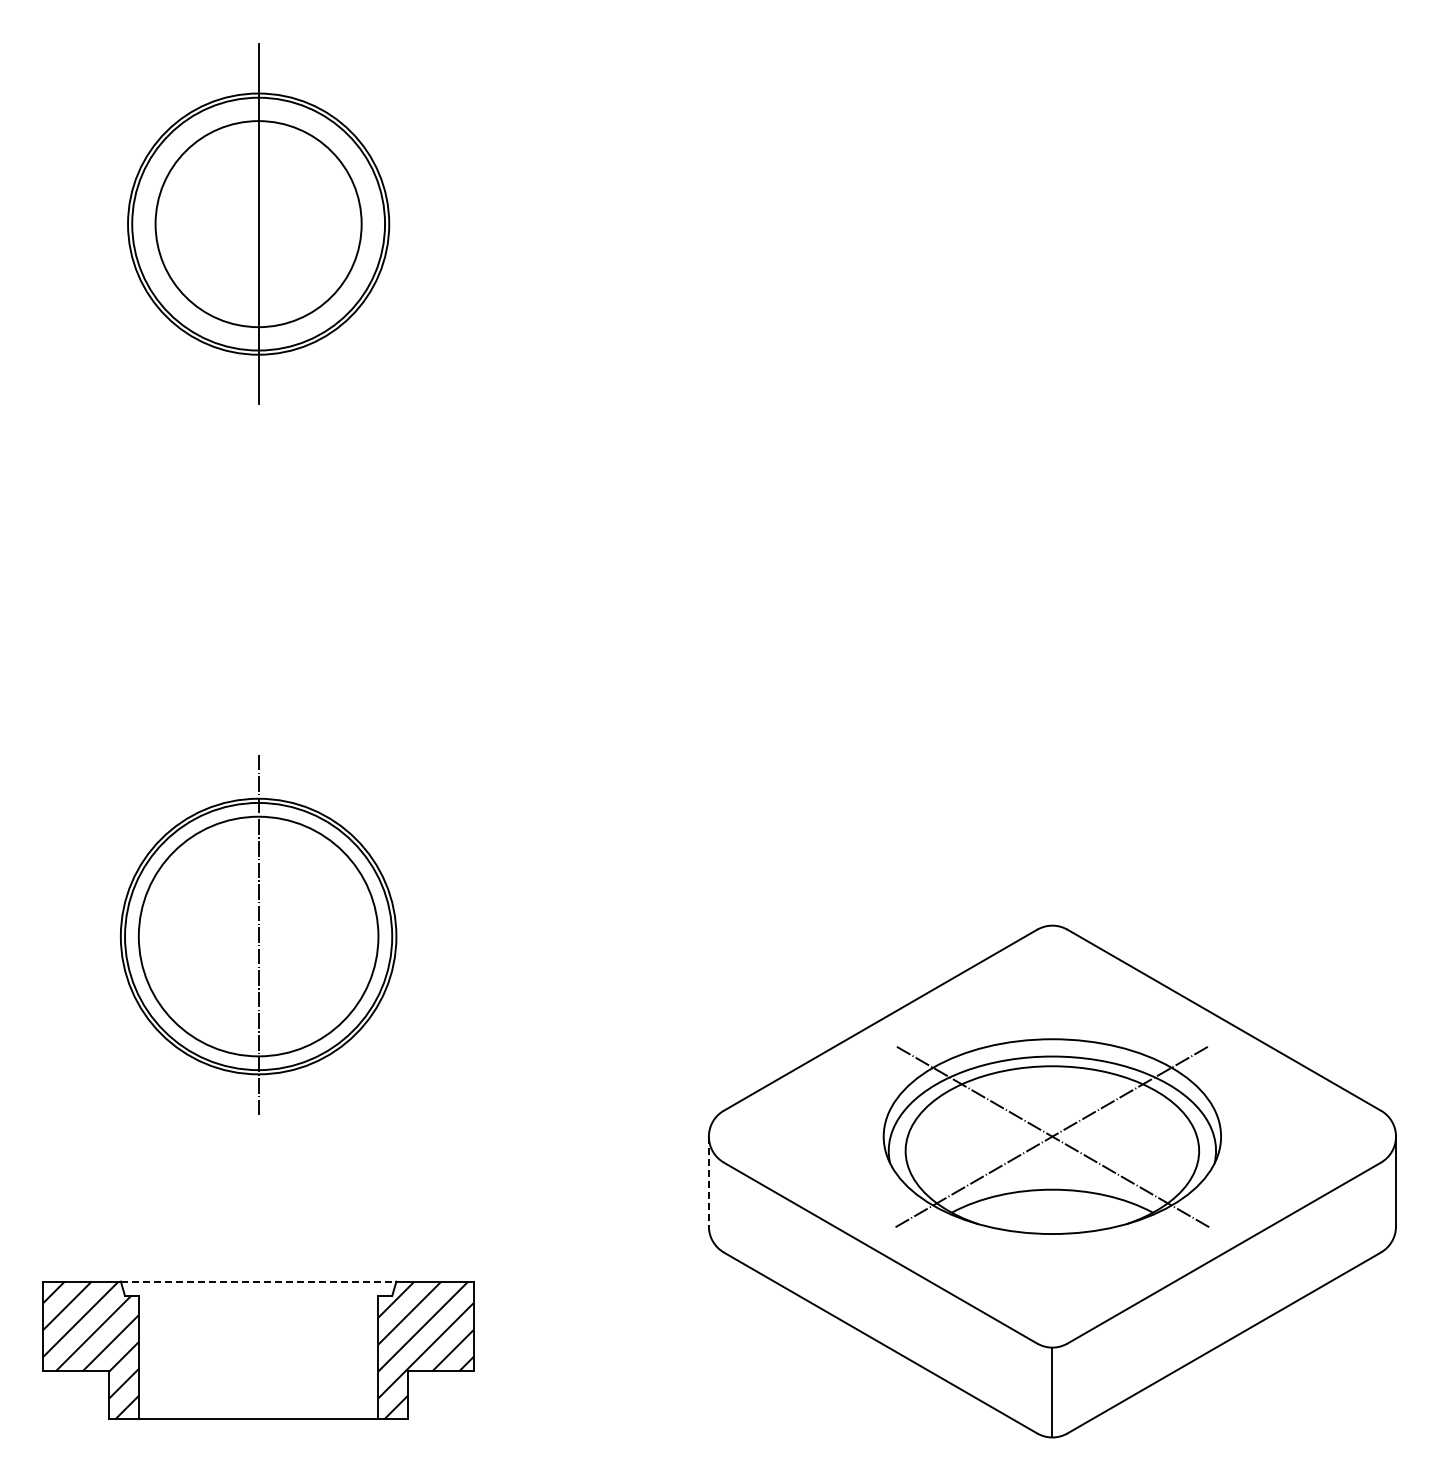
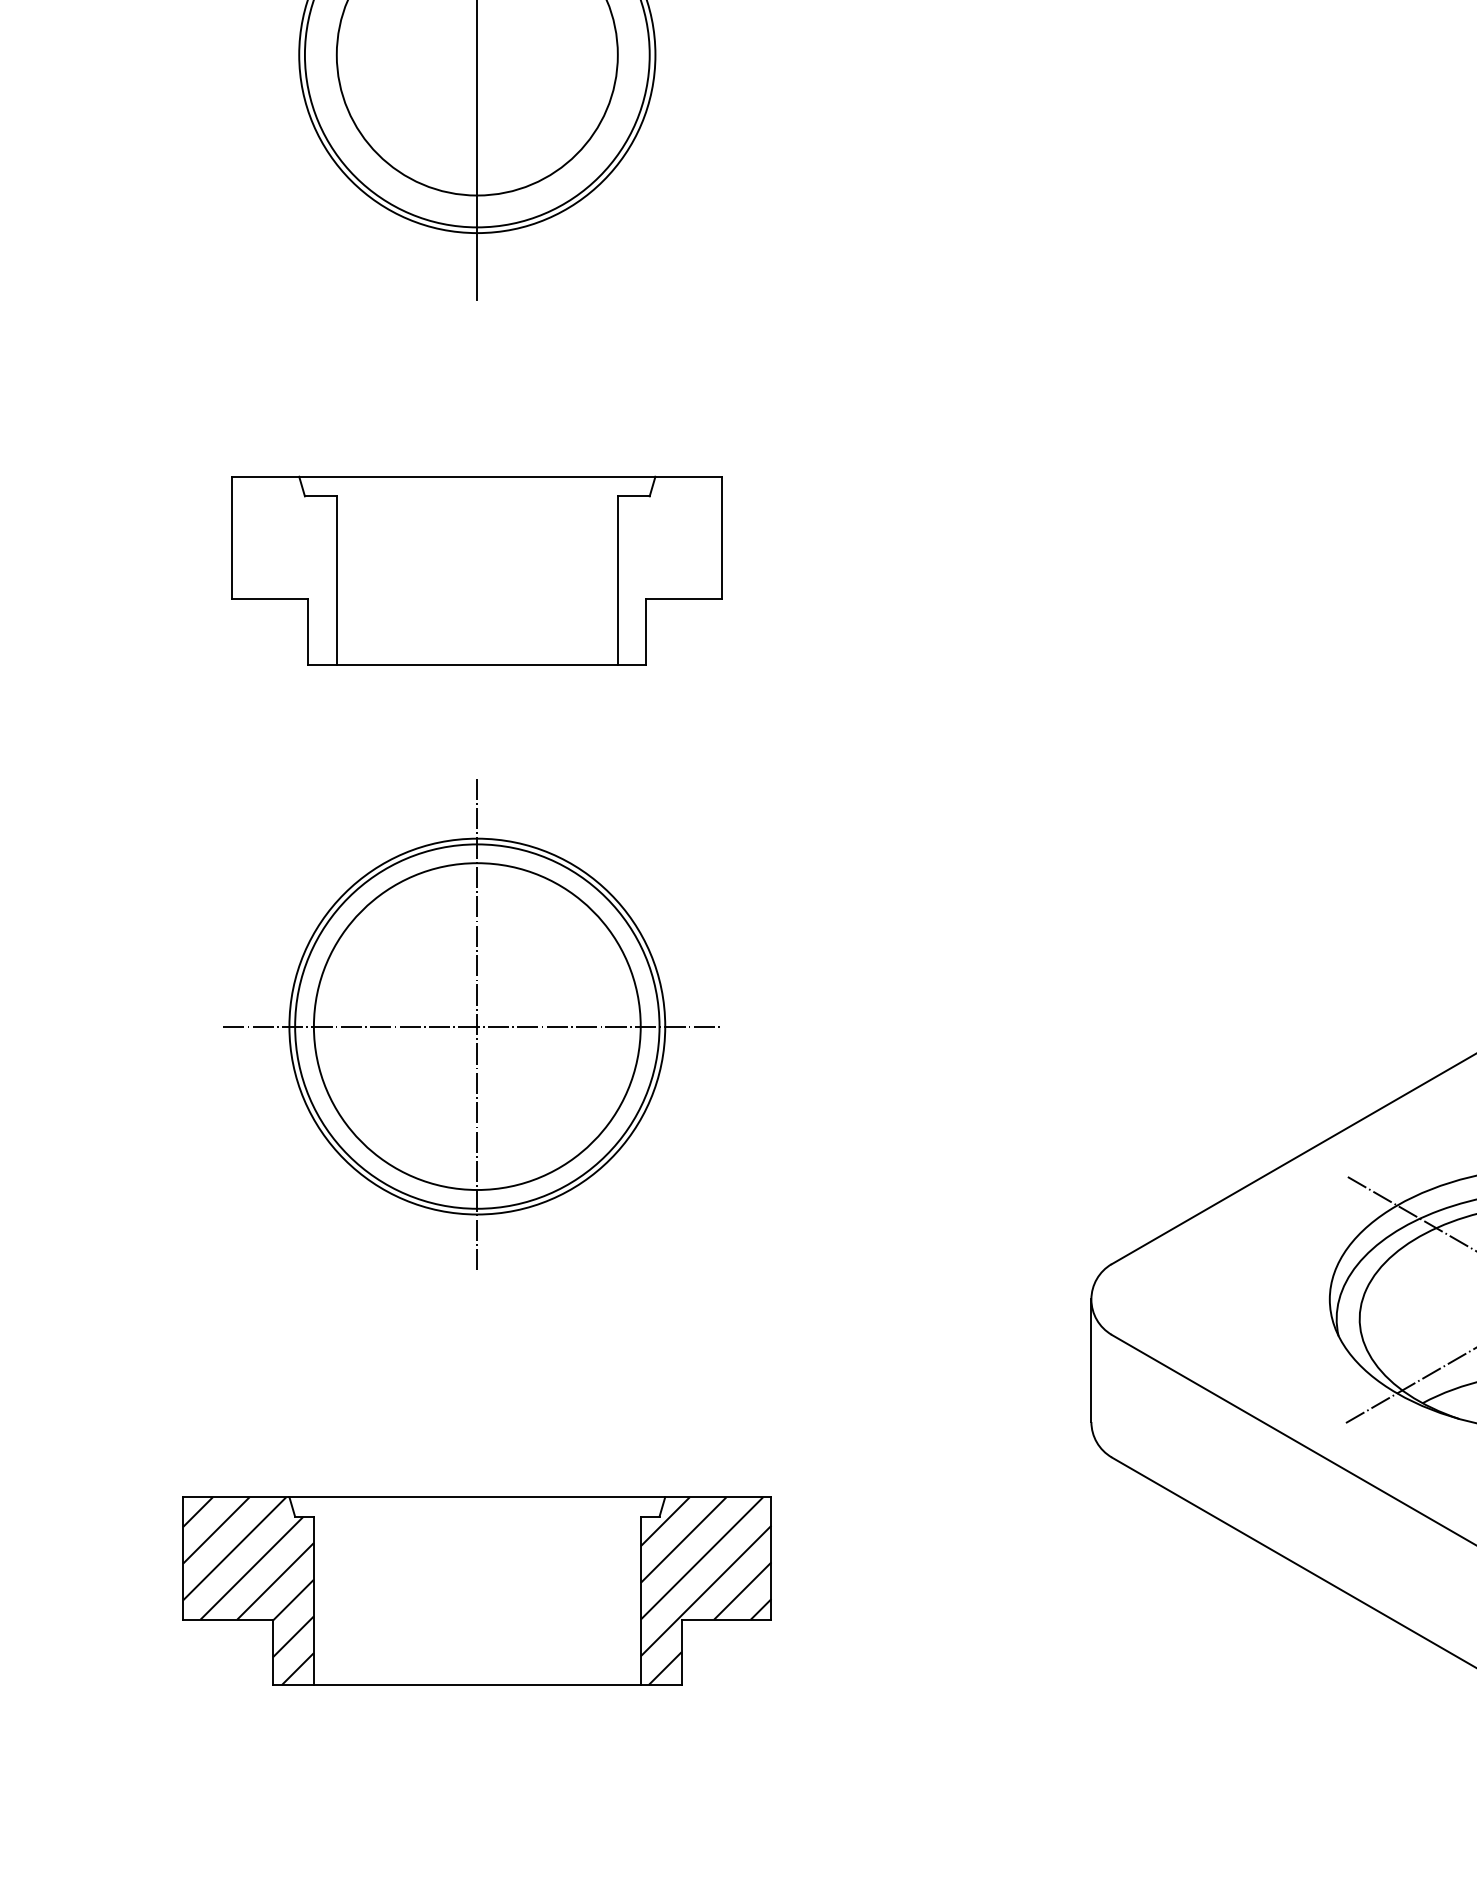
part: (258, 601) -> (477, 569), added
line: (254, 936) -> (471, 1026), added
line: (708, 1181) -> (1090, 1360), dashed -> solid
line: (258, 1281) -> (477, 1497), dashed -> solid

